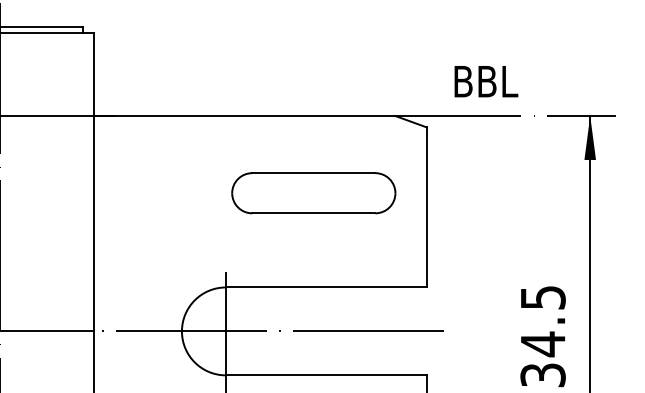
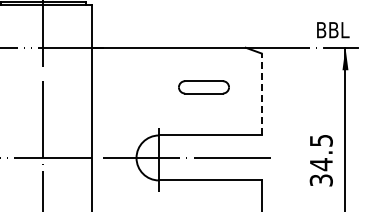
text: (486, 82) -> (333, 30), moved
part: (312, 193) -> (203, 87), size x0.6
line: (426, 207) -> (261, 94), solid -> dashed

